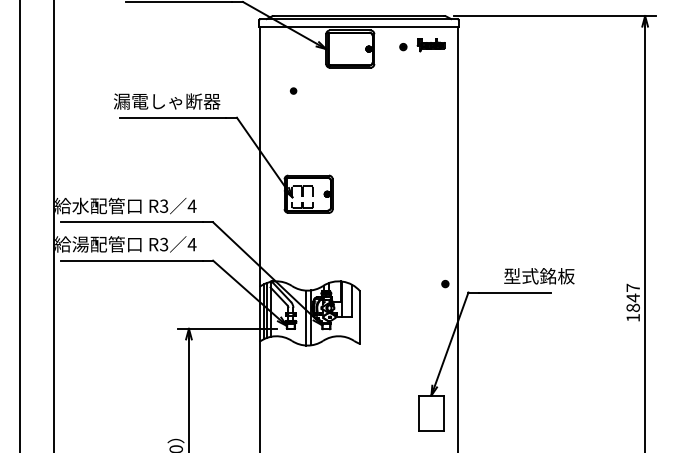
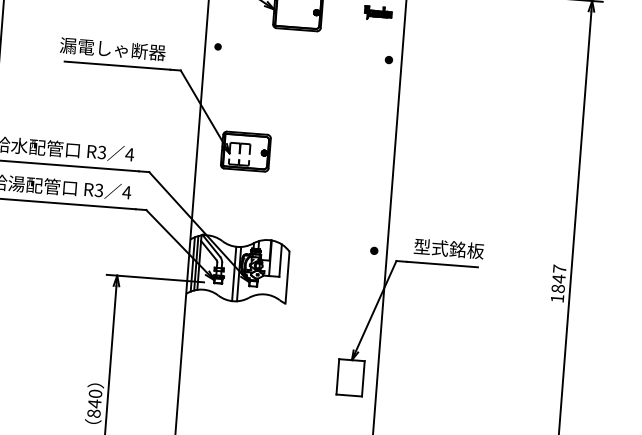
part: (403, 47) -> (389, 60), moved
part: (293, 90) -> (218, 46), moved
text: (539, 276) -> (449, 249), moved

